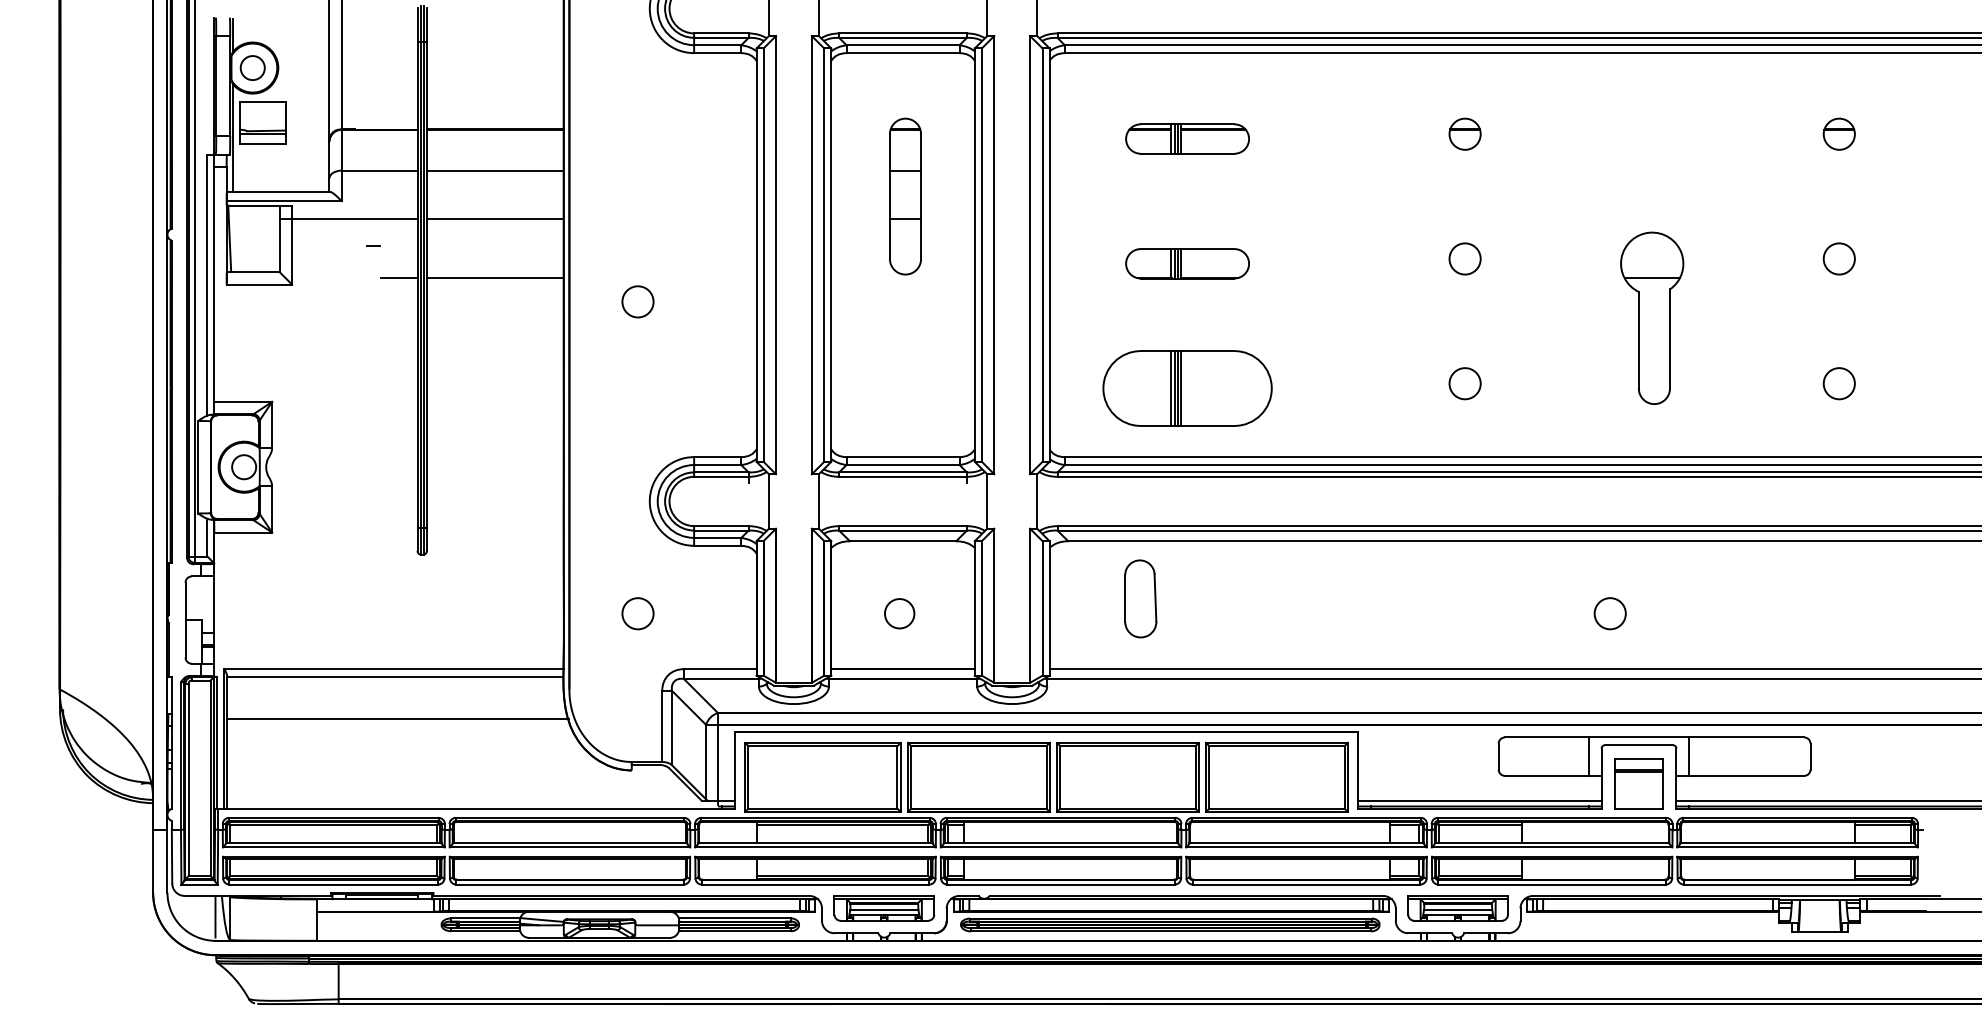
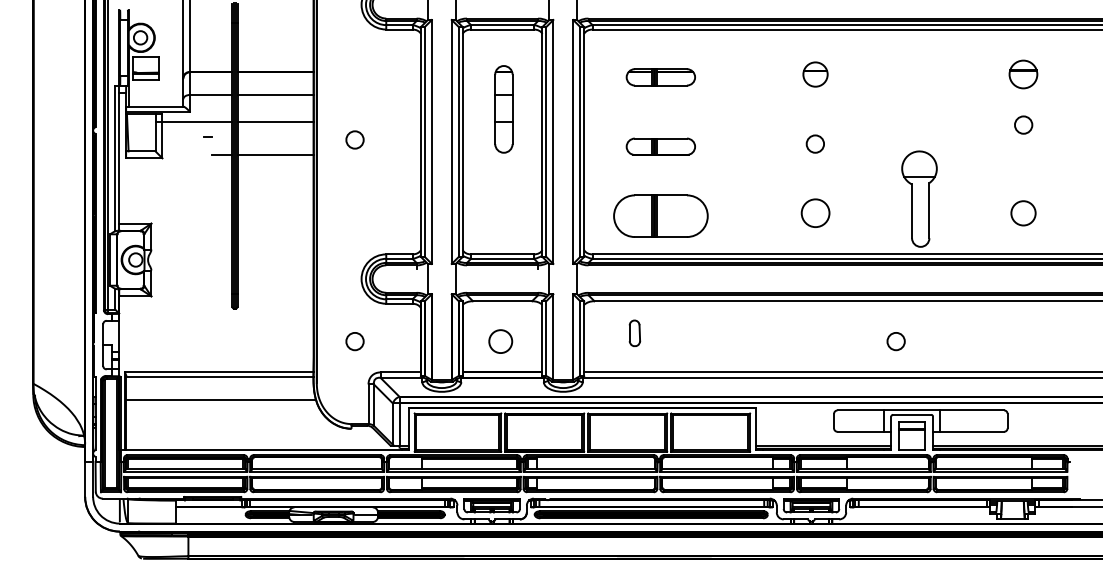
part: (1463, 133) -> (814, 74), size x1.4
part: (1839, 133) -> (1023, 74), size x1.6
circle: (1839, 257) -> (1023, 124), moved
circle: (637, 300) -> (354, 139), moved
part: (1652, 317) -> (919, 198), moved
circle: (1463, 383) -> (814, 213), size x1.6
circle: (1839, 383) -> (1023, 213), size x1.4
part: (1140, 599) -> (634, 333), size x0.6
circle: (899, 613) -> (500, 341), size x1.4

